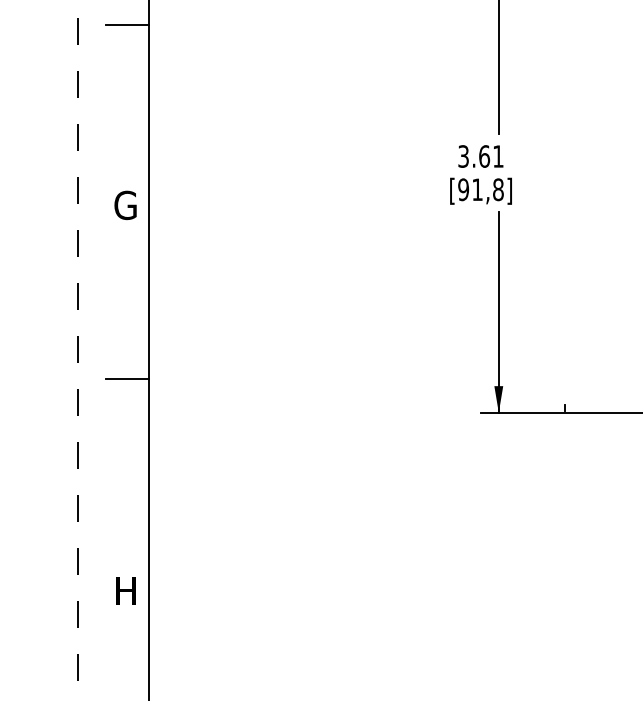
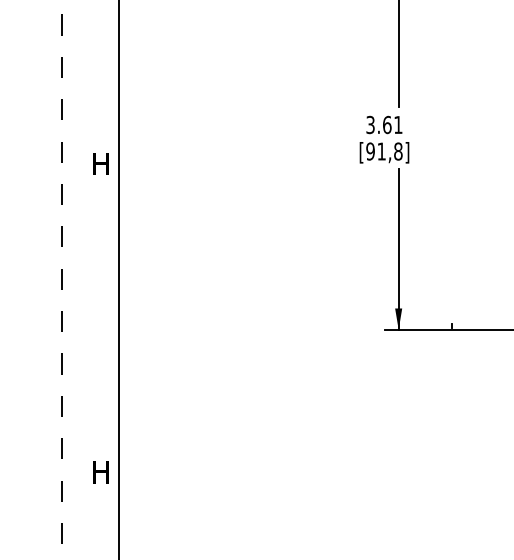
line: (127, 24) -> (101, 19), removed
text: (125, 205) -> (100, 164), G -> H
line: (127, 379) -> (101, 303), removed

